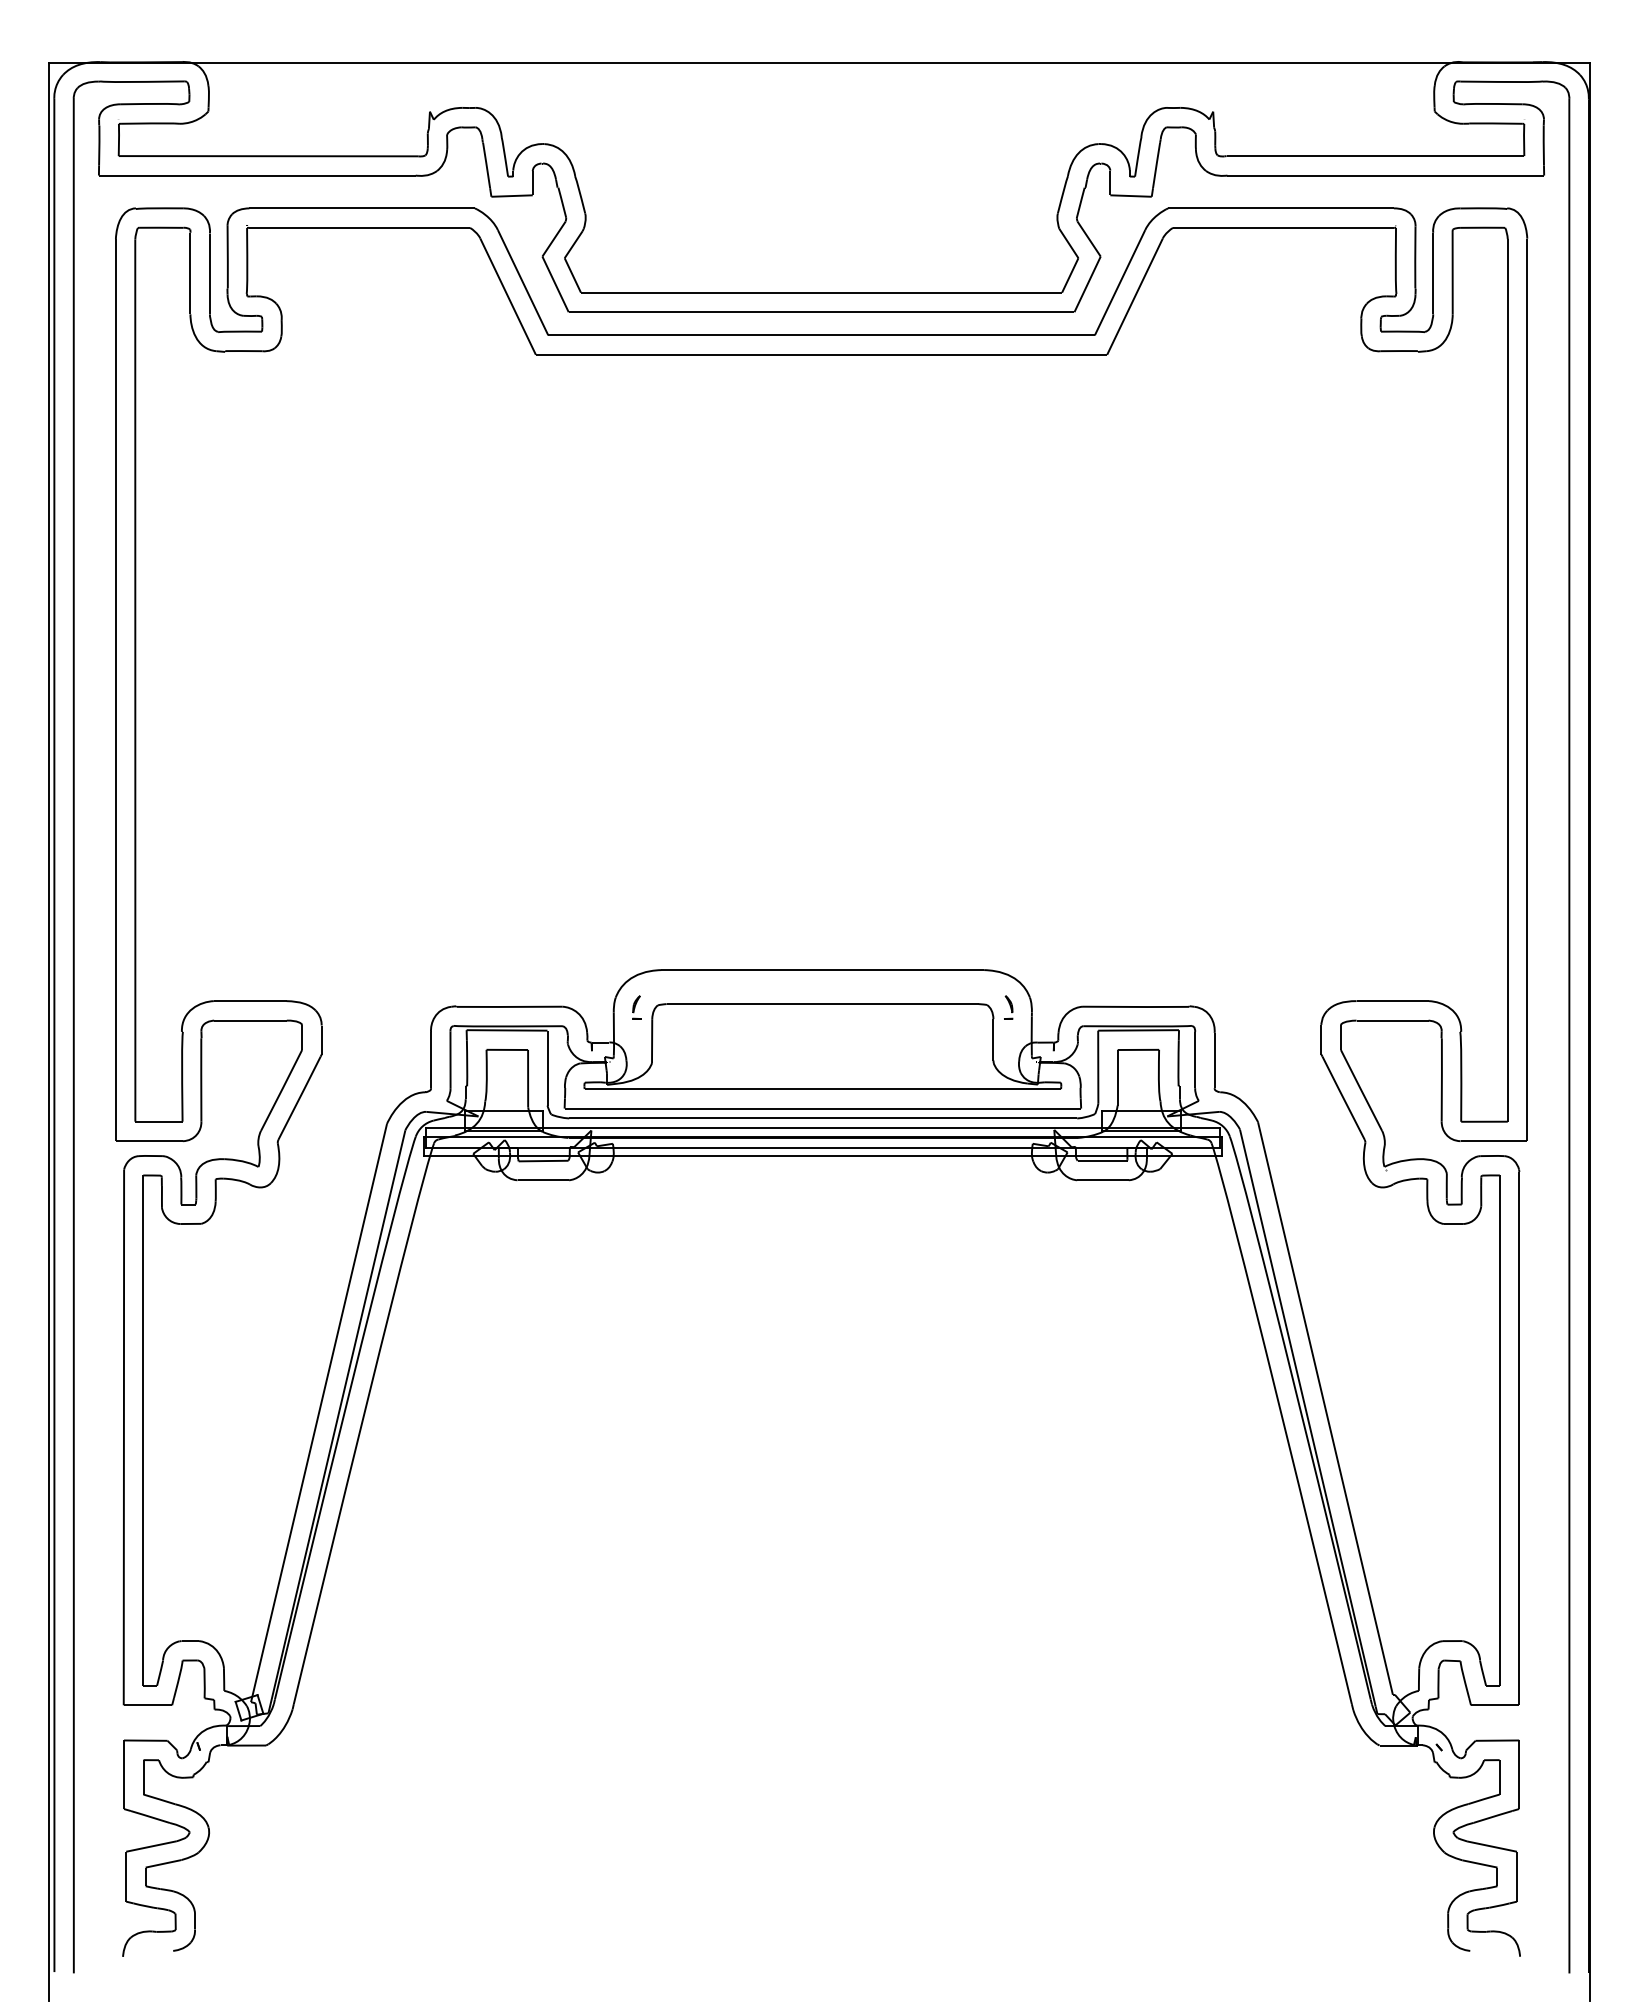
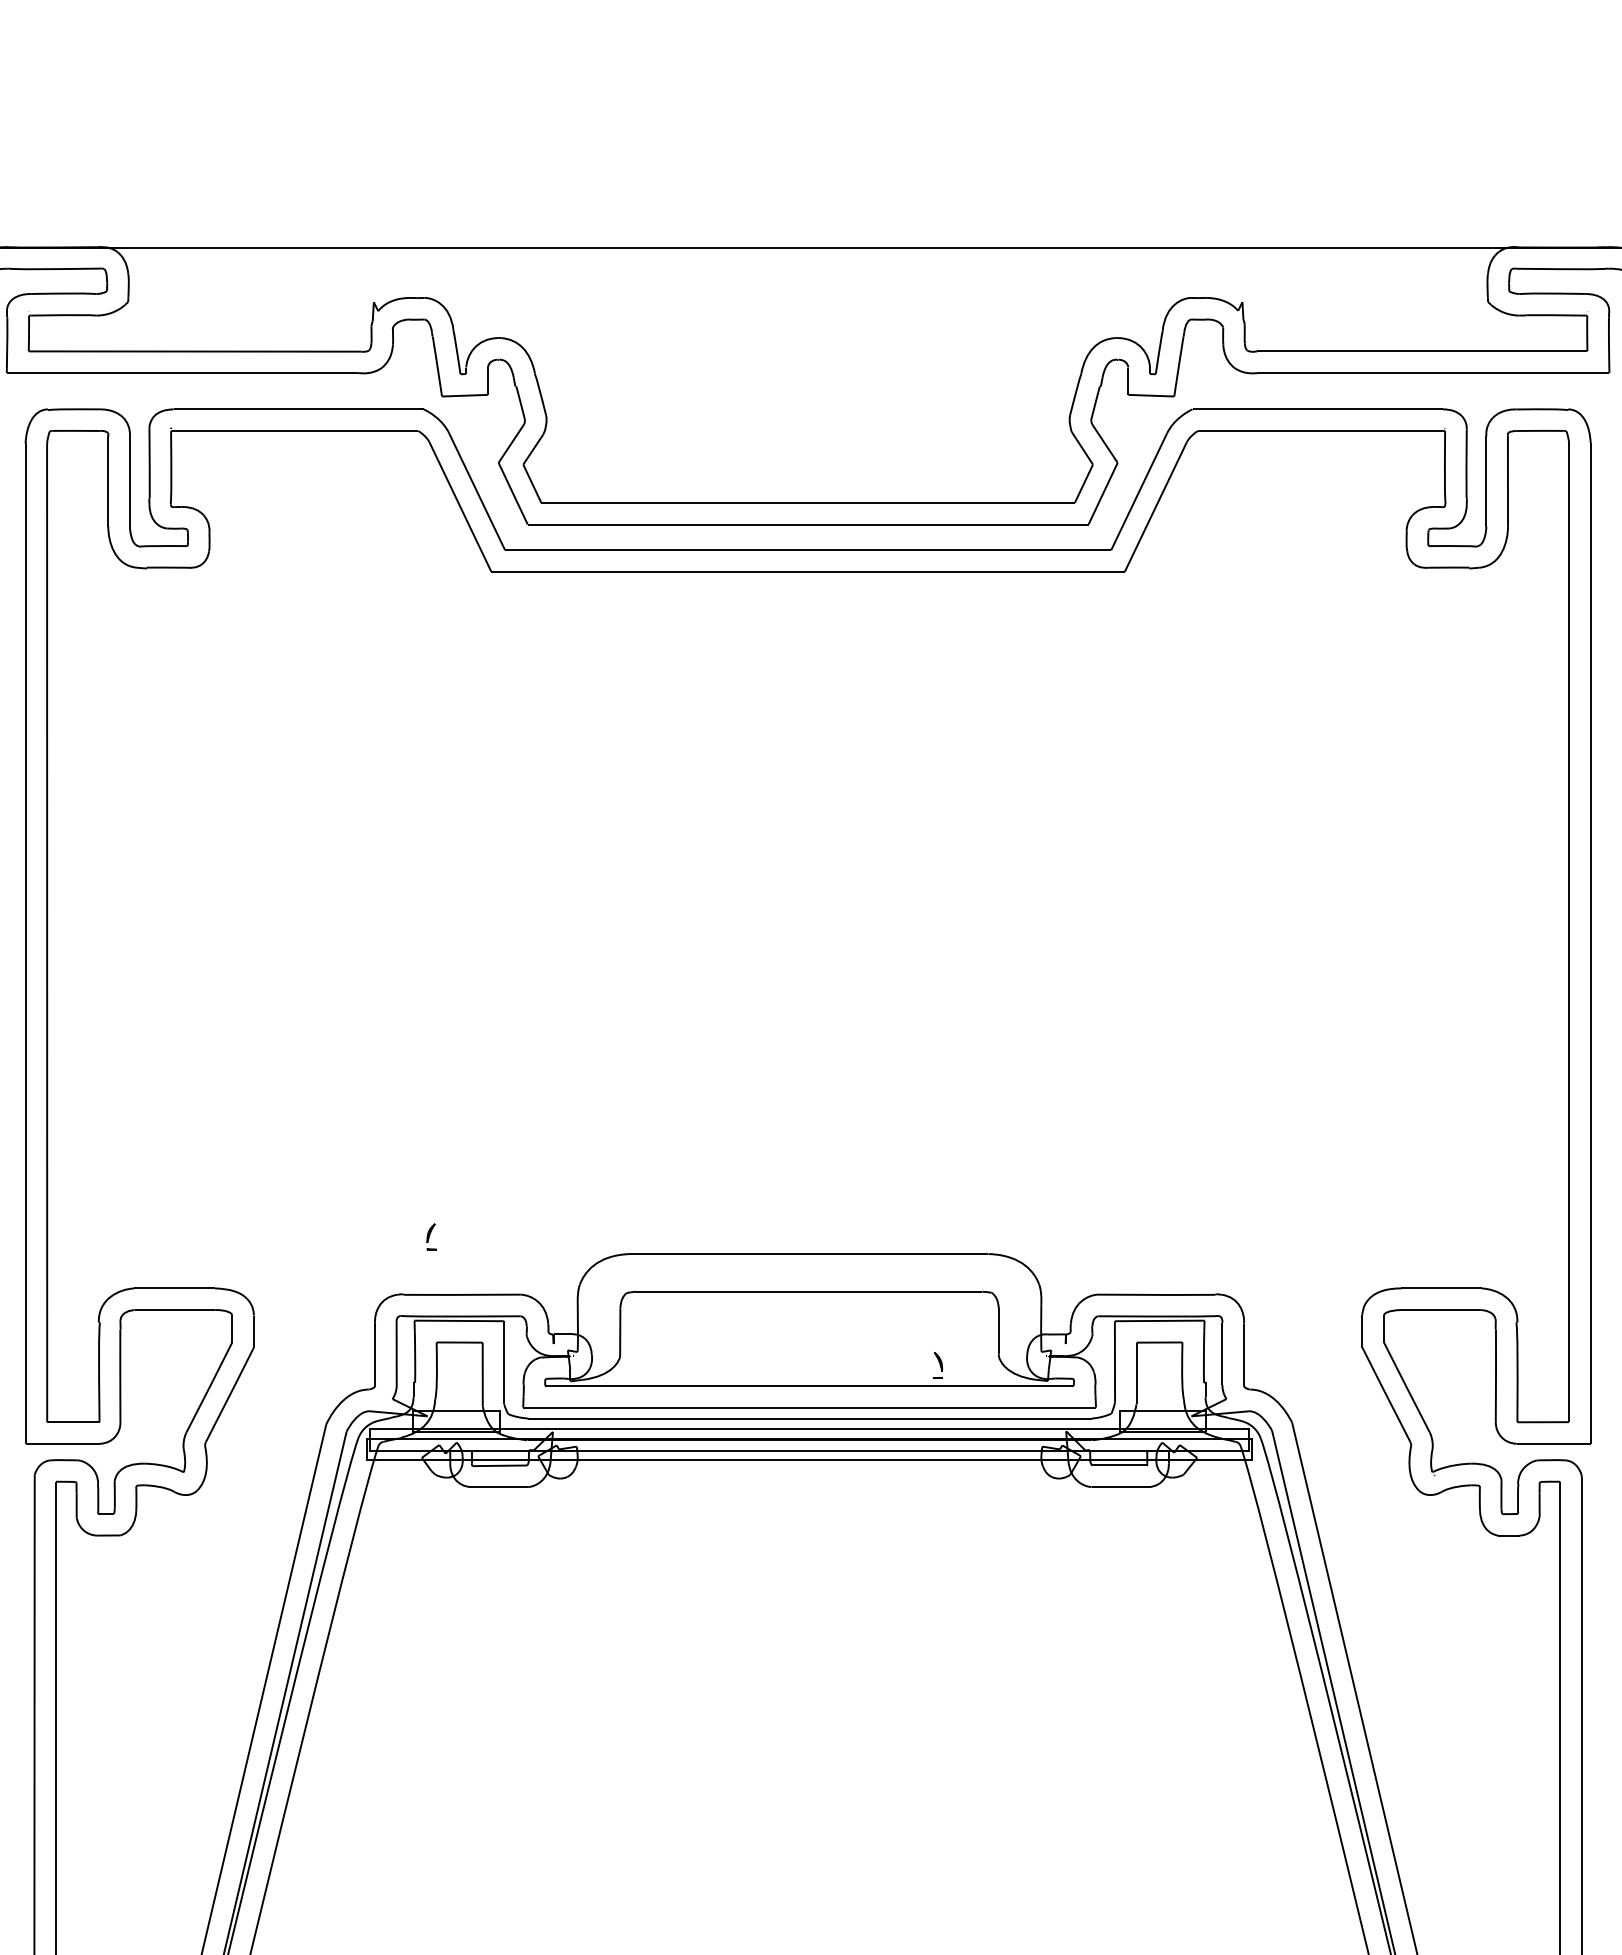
part: (636, 1007) -> (431, 1236), moved
part: (1008, 1007) -> (937, 1365), moved

